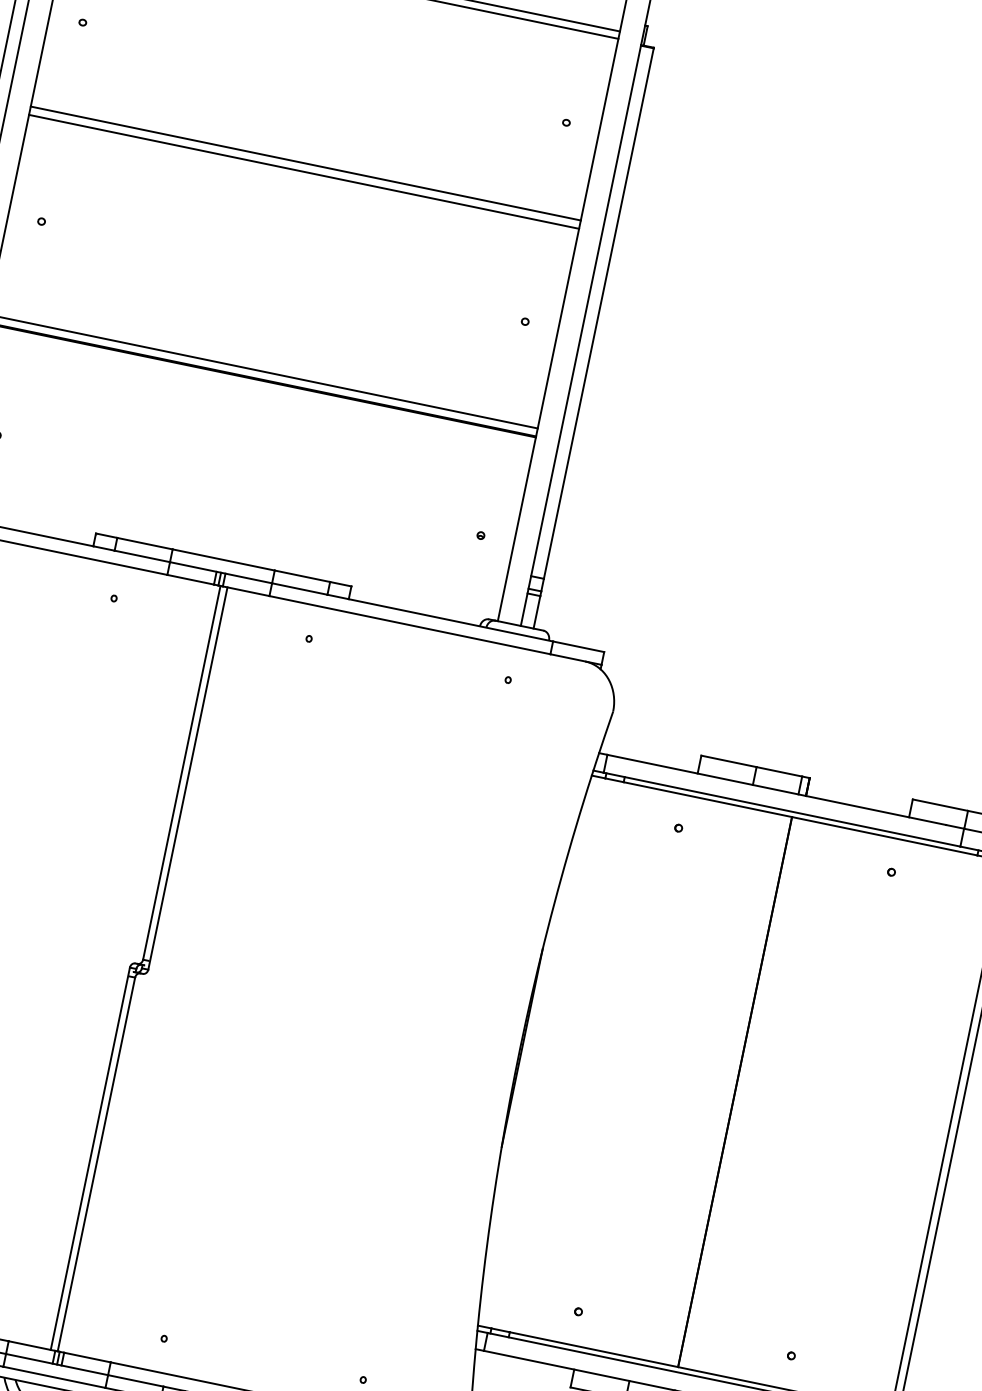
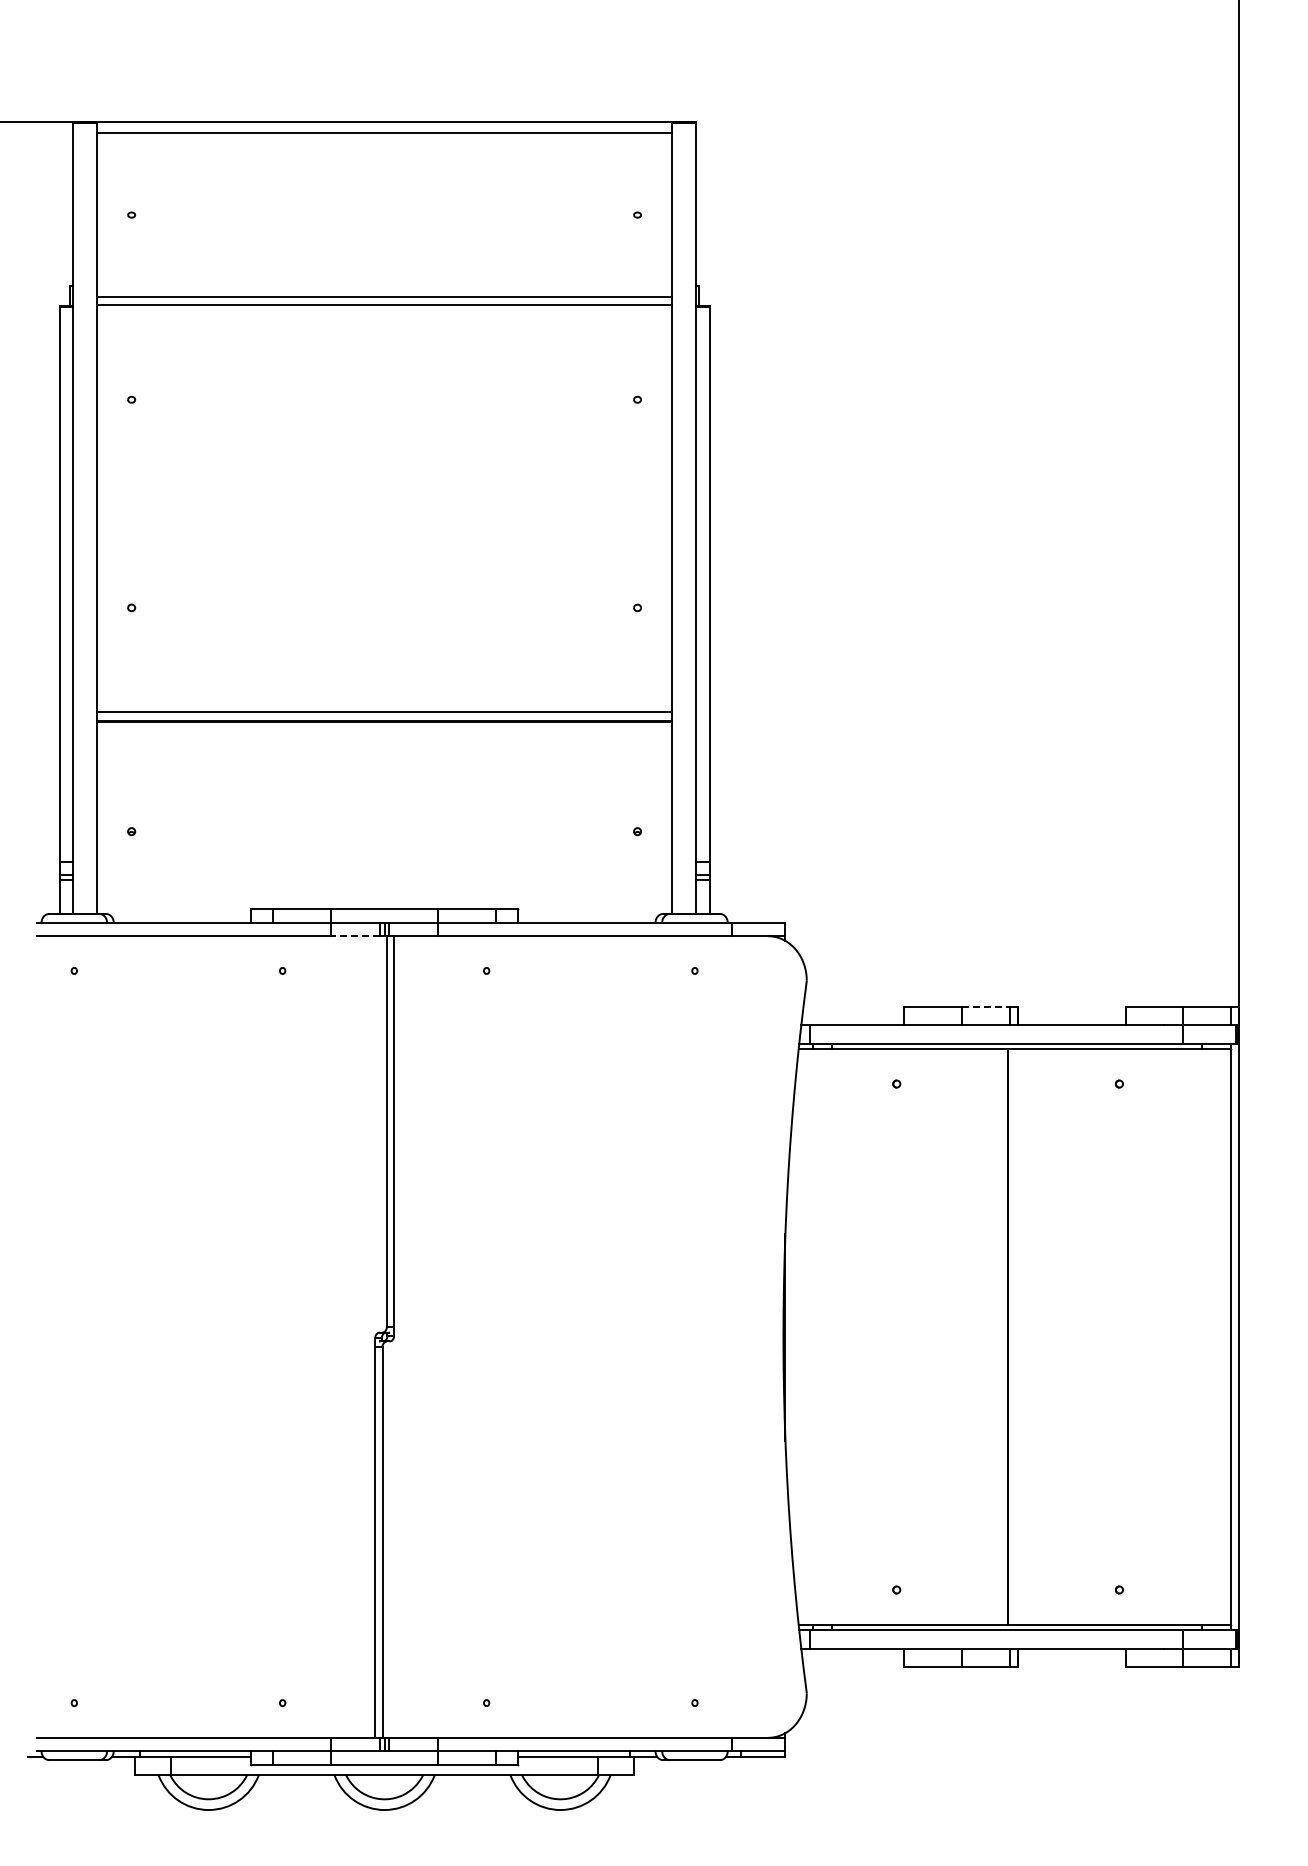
line: (305, 163) -> (384, 494), removed
line: (303, 171) -> (384, 503), removed
line: (190, 580) -> (355, 936), solid -> dashed
line: (779, 771) -> (986, 1006), solid -> dashed

